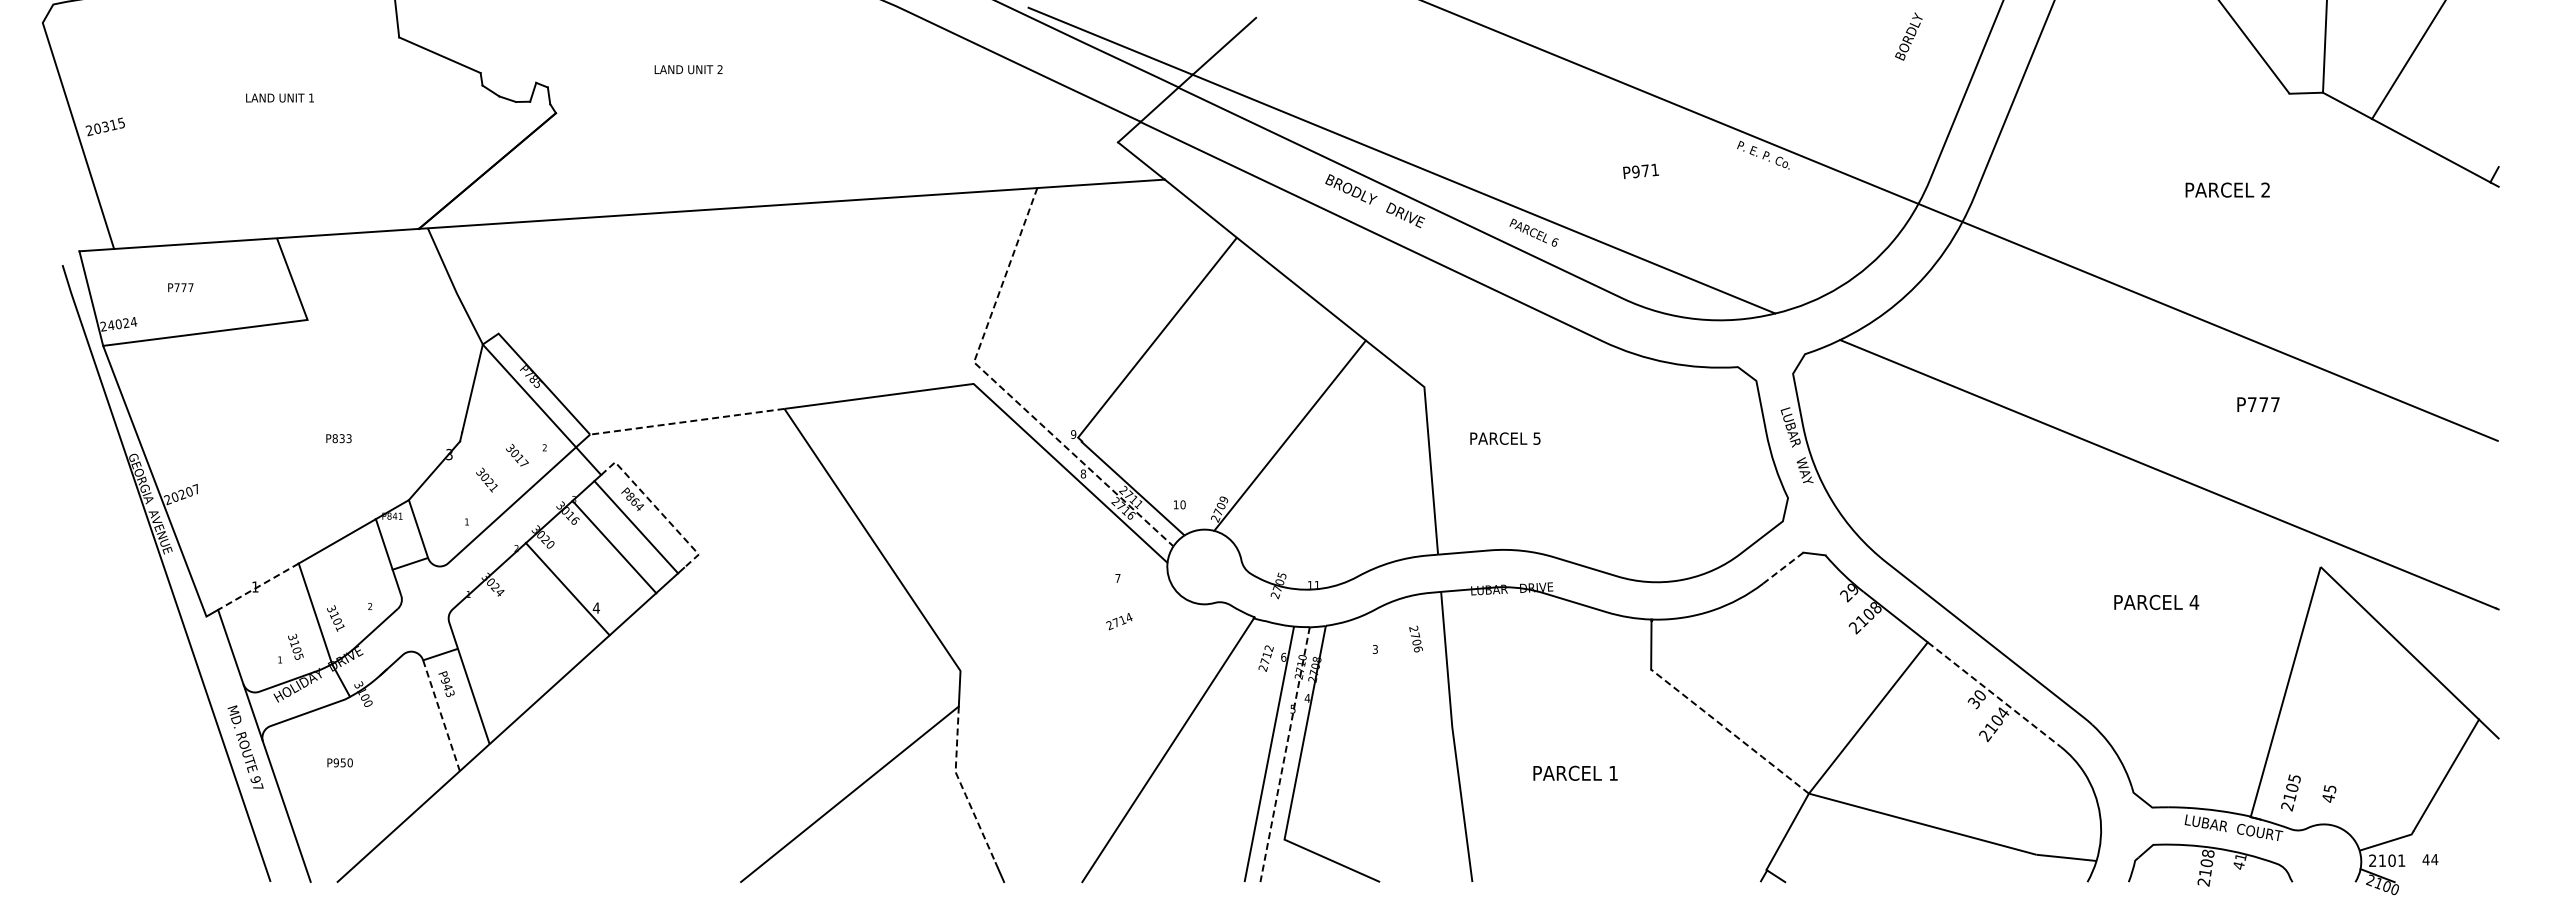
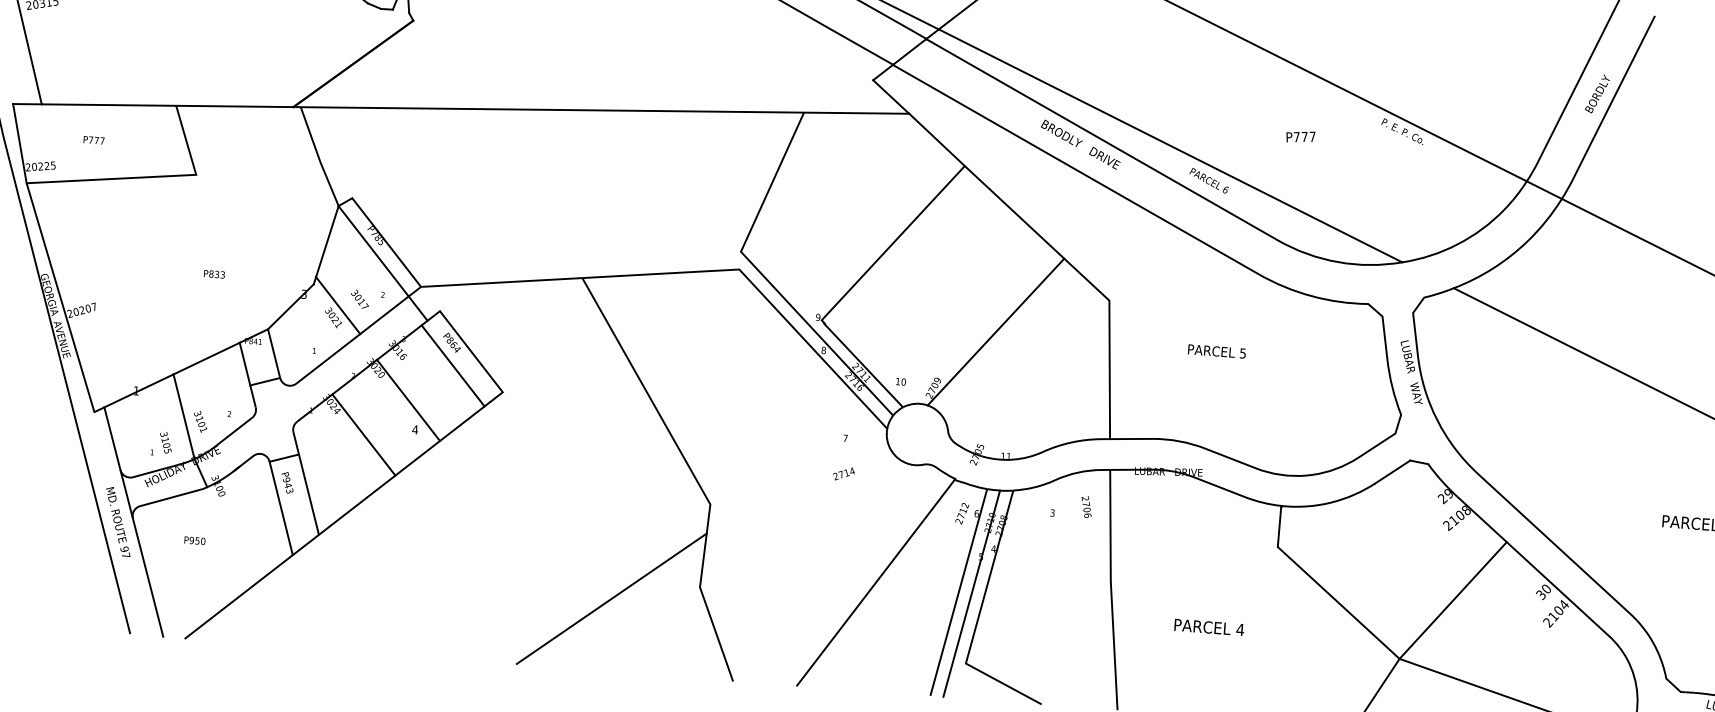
text: (1908, 36) -> (1597, 93), moved
text: (1645, 170) -> (1304, 136), P971 -> P777
text: (122, 323) -> (43, 166), 24024 -> 20225
line: (1005, 391) -> (765, 277), dashed -> solid
line: (687, 421) -> (501, 282), dashed -> solid
text: (1505, 438) -> (1217, 351), moved
line: (491, 464) -> (338, 305), added
line: (657, 508) -> (471, 351), dashed -> solid
line: (614, 546) -> (408, 399), moved
line: (1782, 568) -> (1392, 472), dashed -> solid
line: (258, 586) -> (139, 390), dashed -> solid
line: (567, 588) -> (363, 434), moved
line: (1994, 694) -> (1558, 589), dashed -> solid
line: (441, 716) -> (281, 509), dashed -> solid
line: (1730, 731) -> (1339, 602), dashed -> solid
line: (1285, 754) -> (972, 593), dashed -> solid
text: (1613, 773) -> (1240, 629), 1 -> 4
line: (962, 787) -> (704, 600), dashed -> solid

